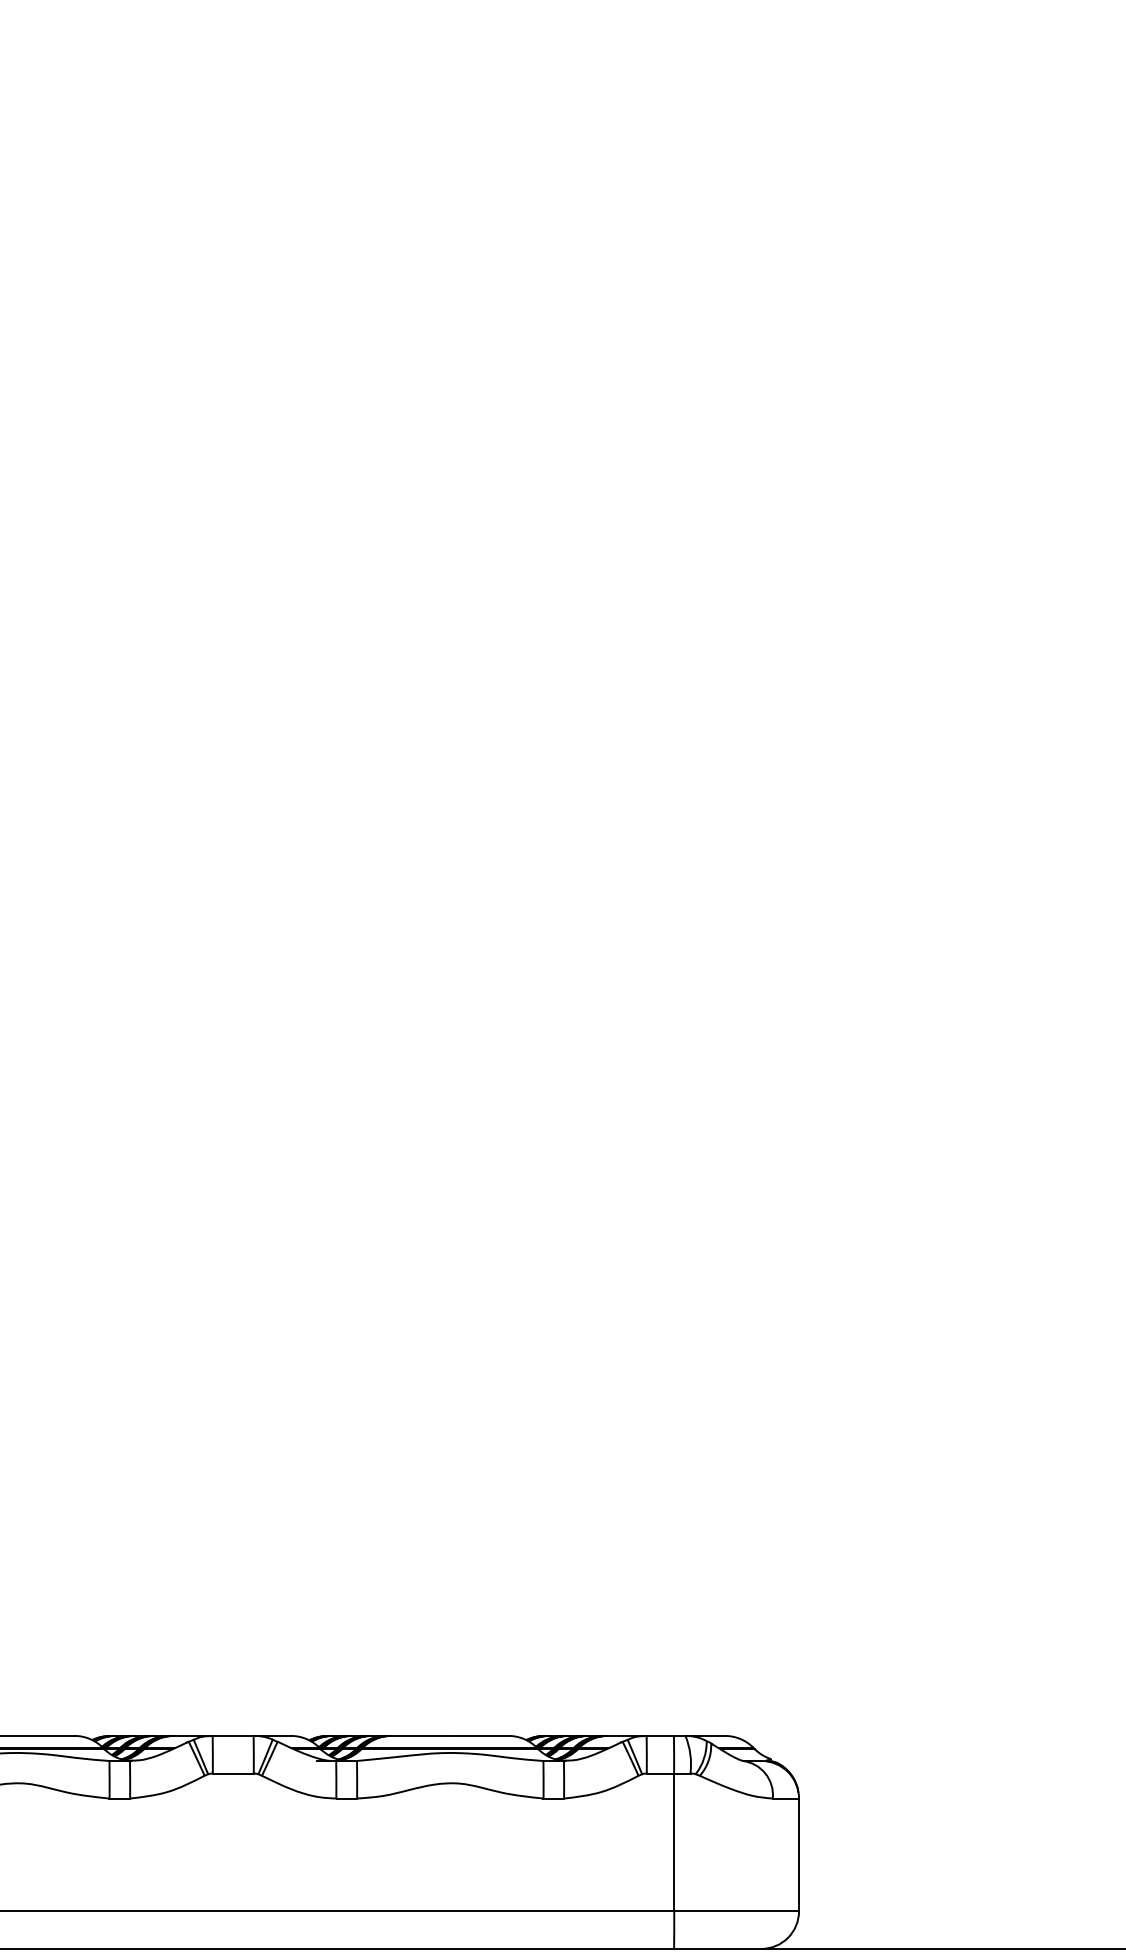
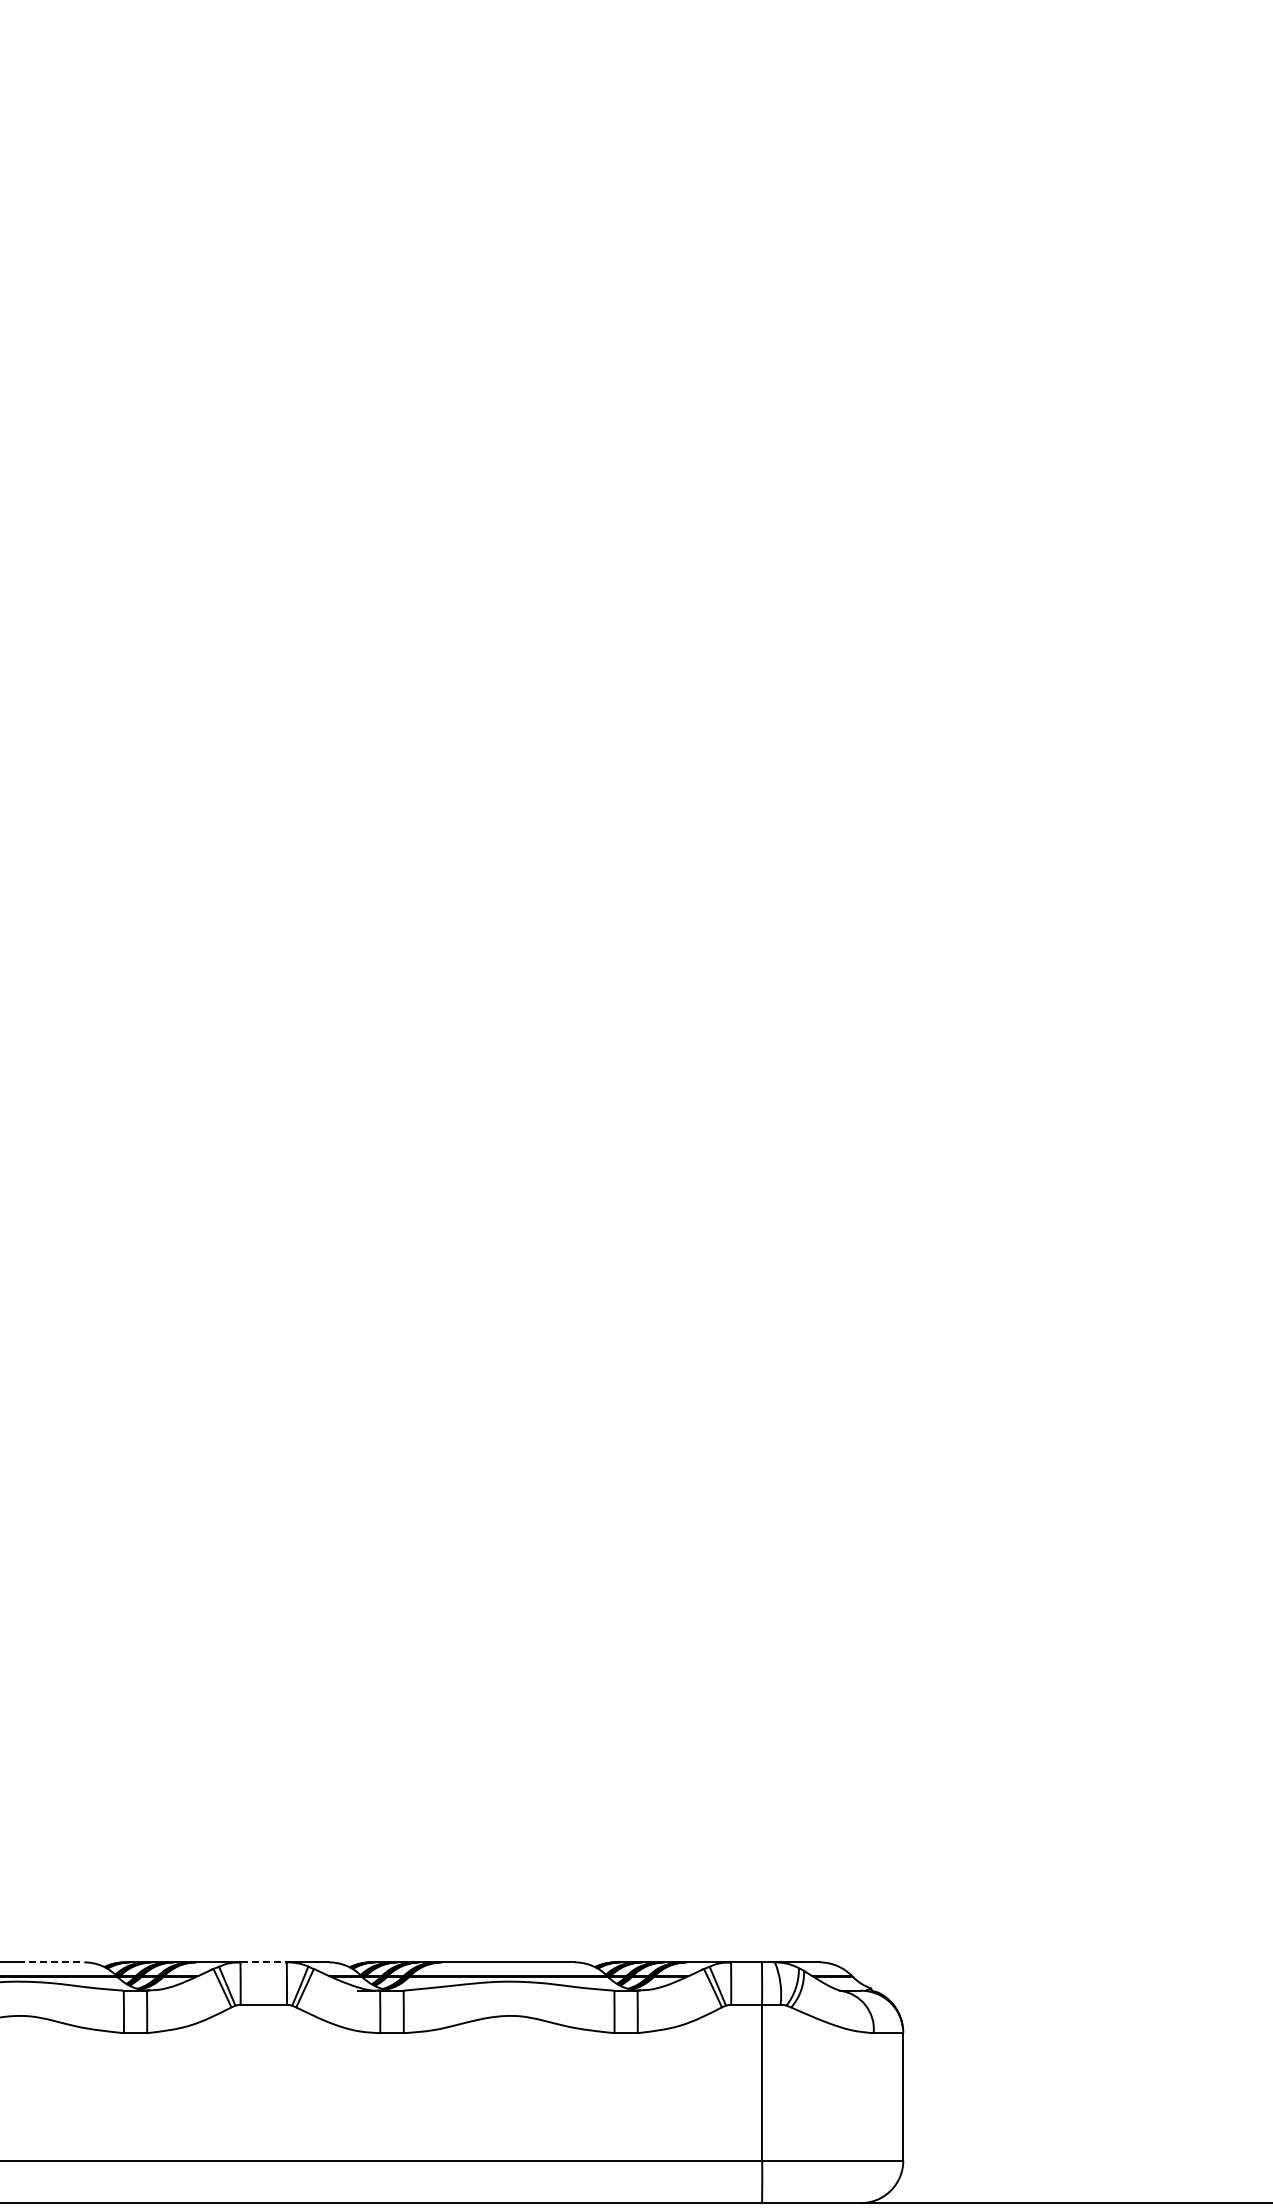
line: (45, 1736) -> (51, 1962), solid -> dashed
line: (233, 1736) -> (264, 1962), solid -> dashed

